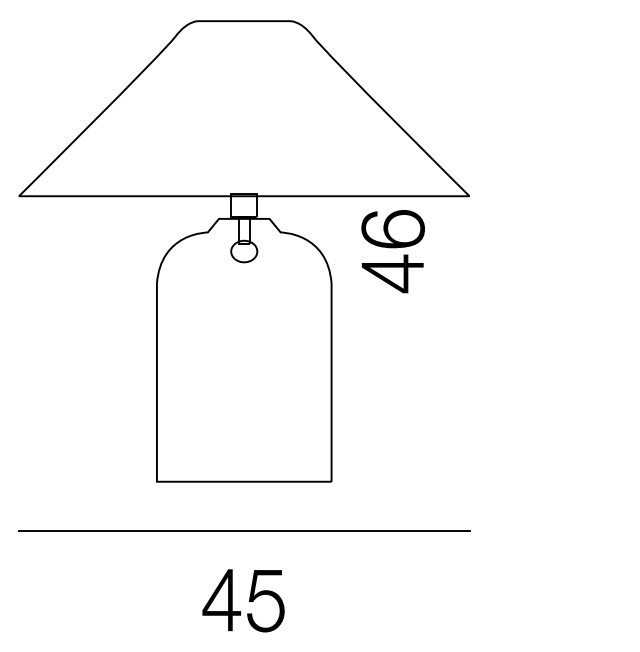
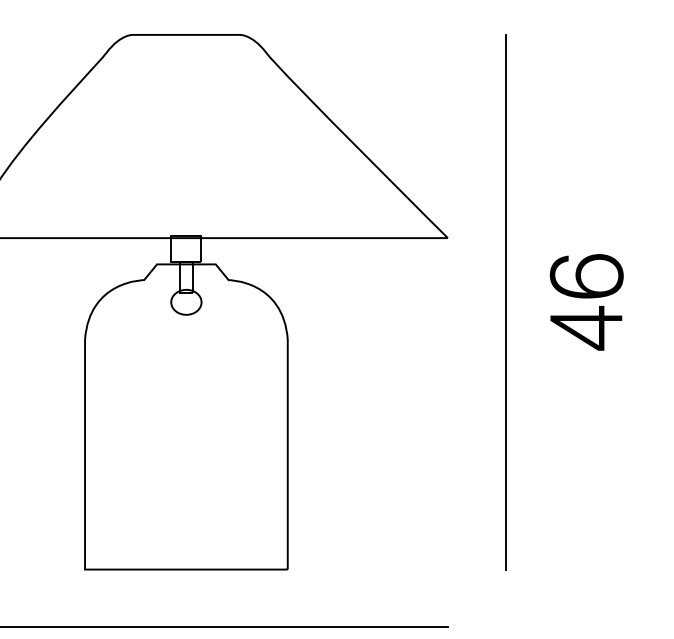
part: (392, 251) -> (586, 302), moved
line: (519, 251) -> (505, 302), added

